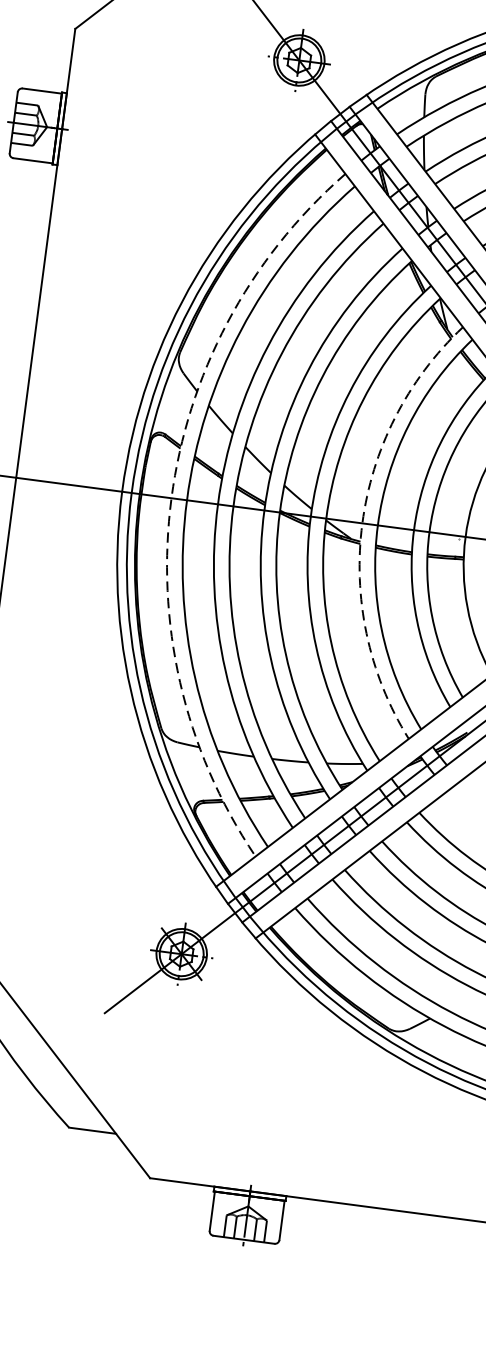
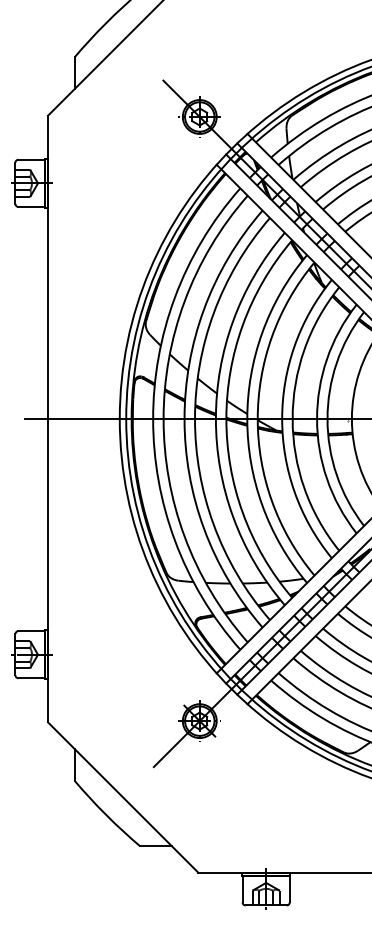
arc: (171, 498) -> (153, 419), dashed -> solid
arc: (362, 524) -> (282, 419), dashed -> solid

